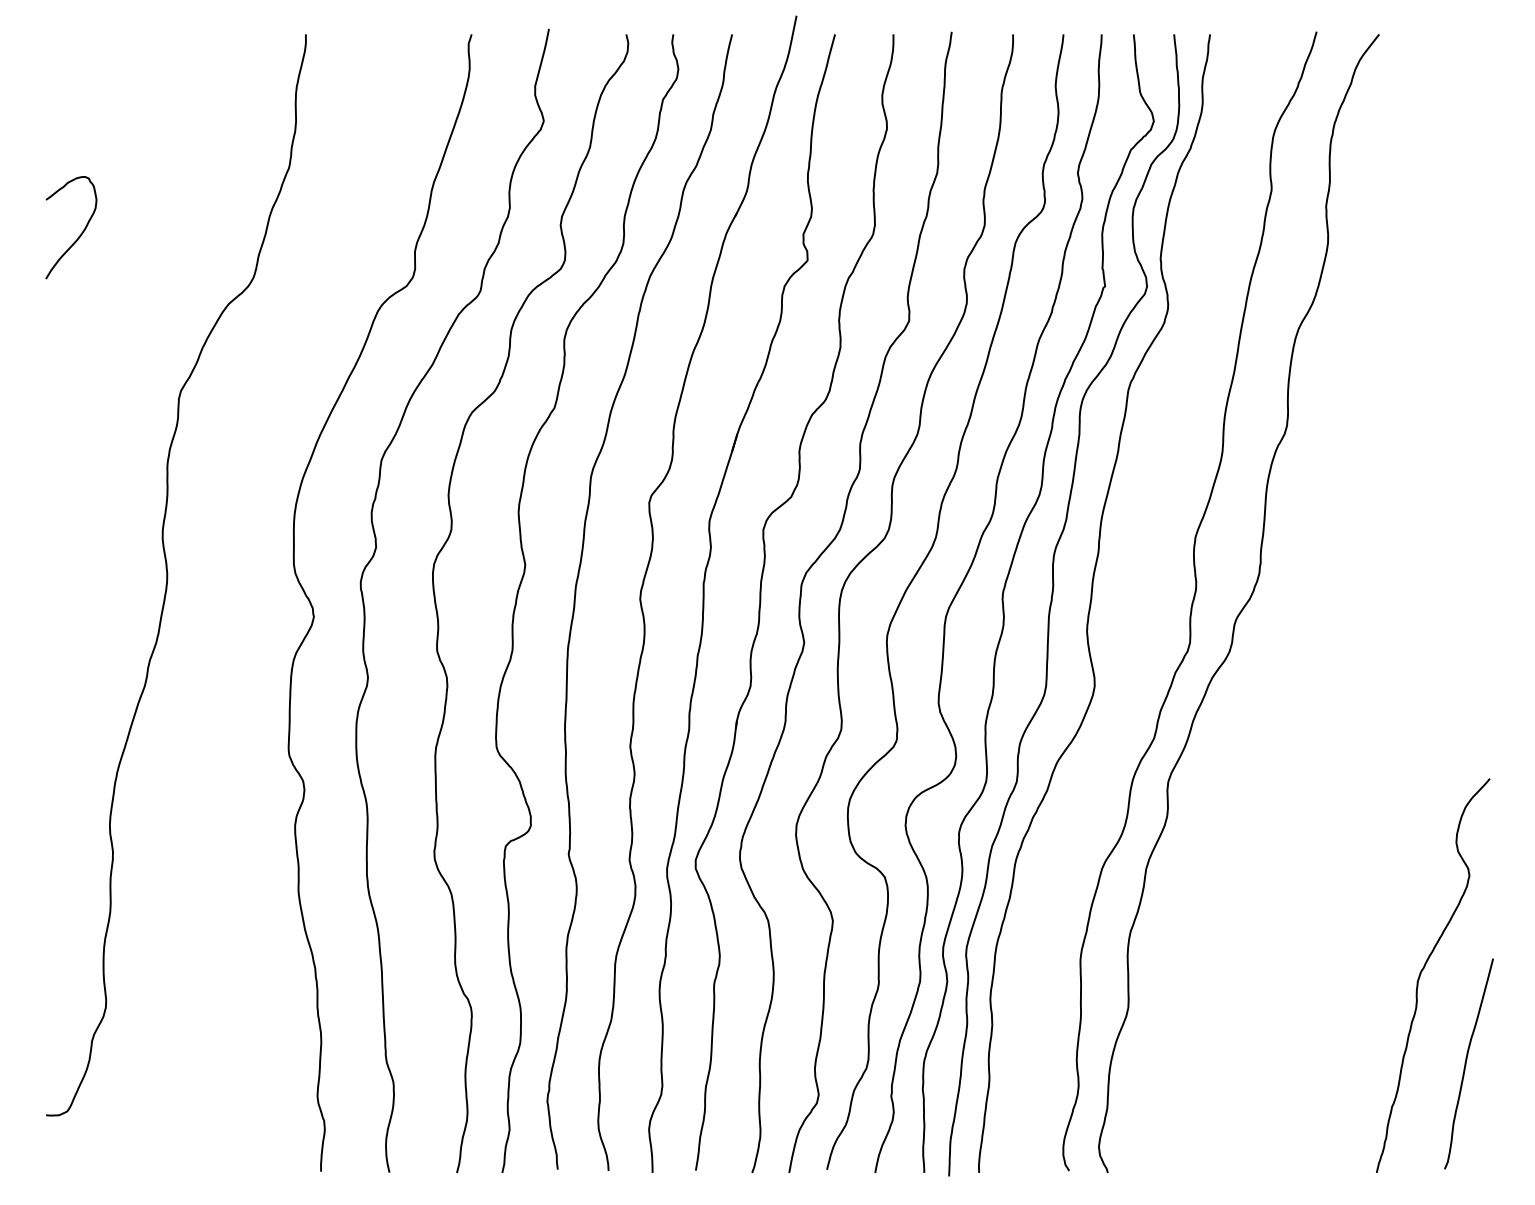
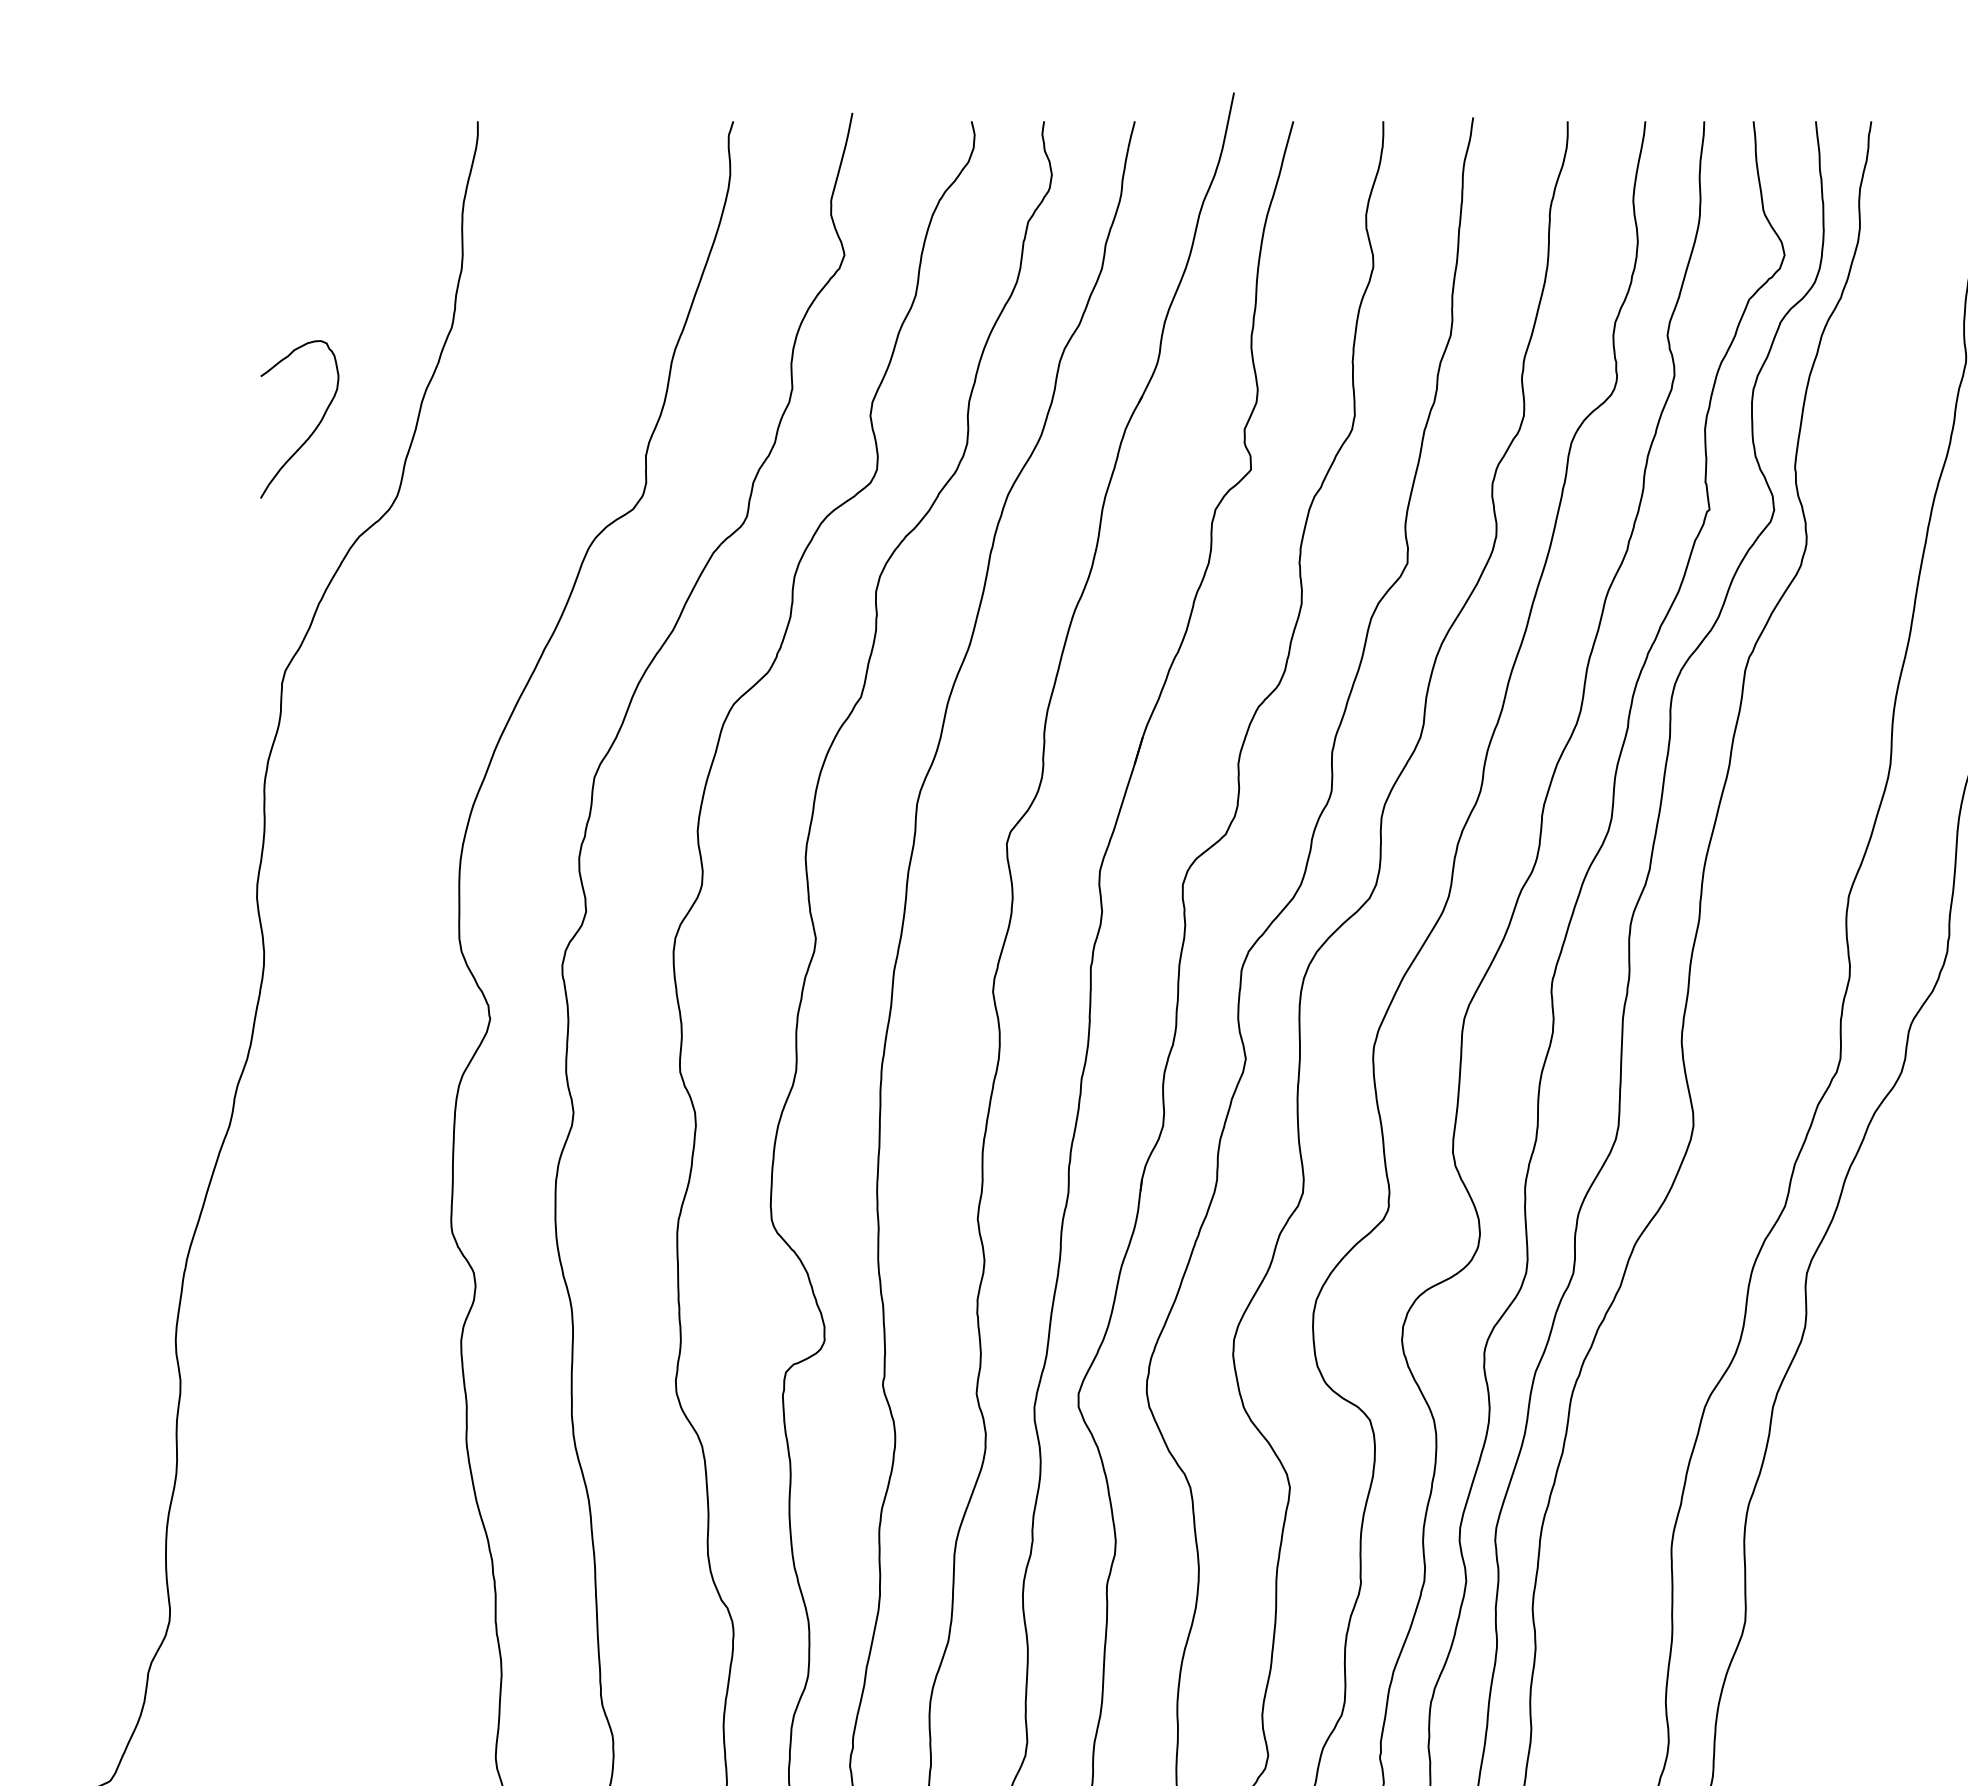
curve: (81, 232) -> (315, 426), moved

